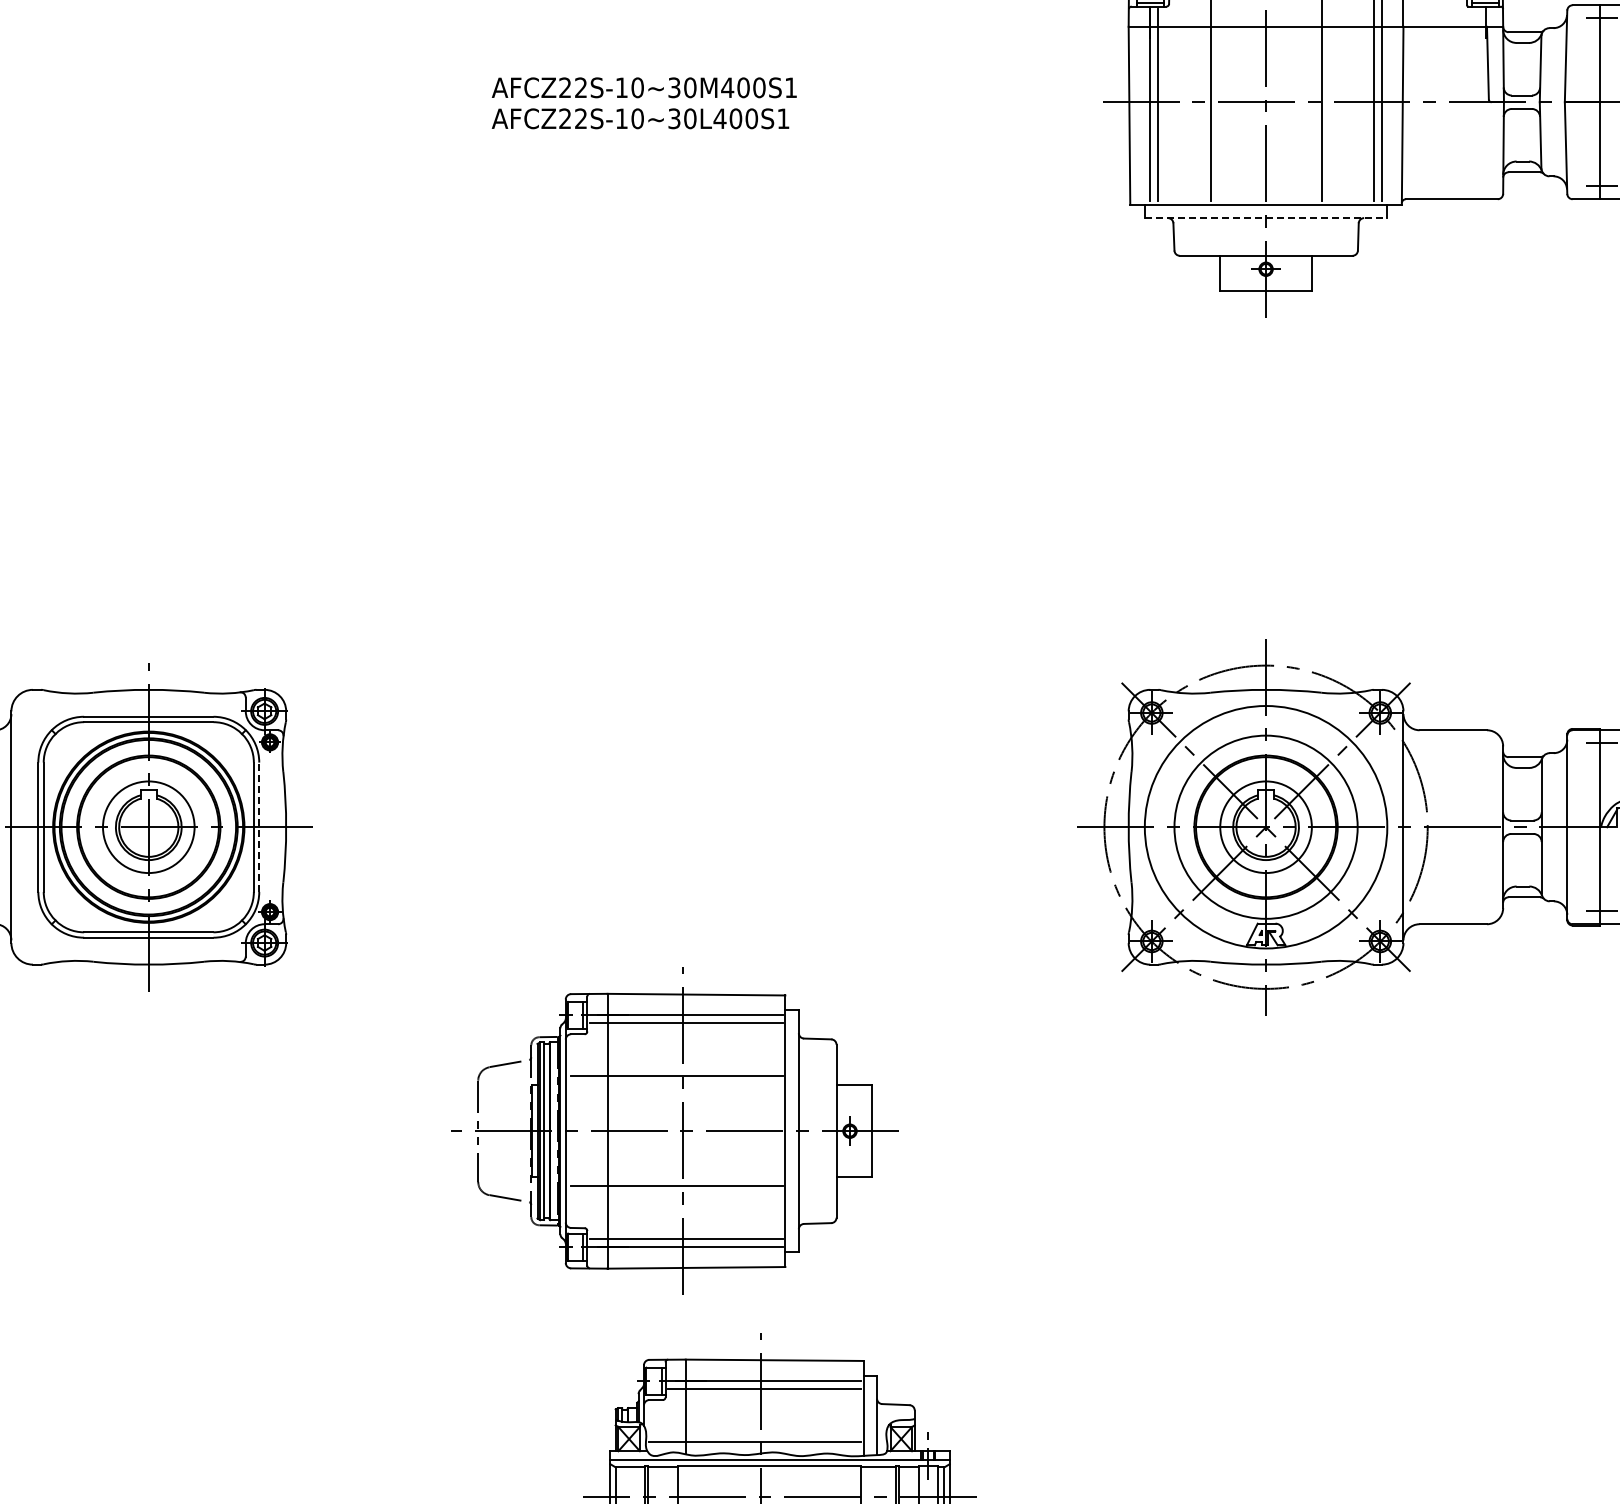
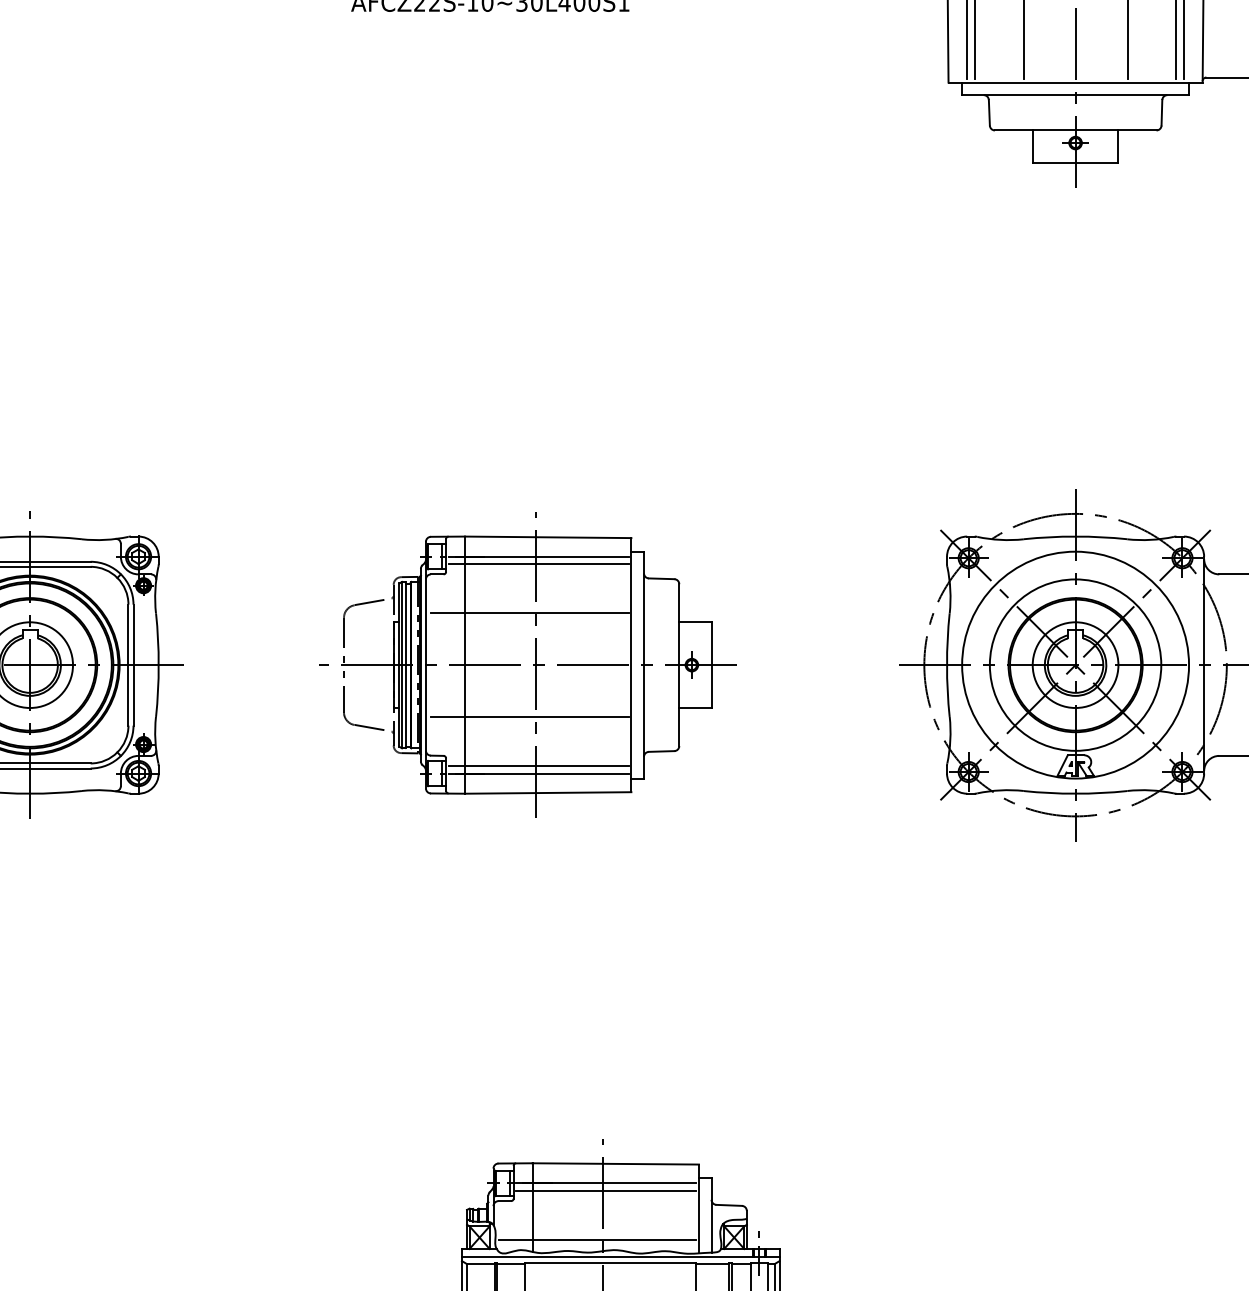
line: (1266, 218) -> (1075, 95), dashed -> solid
line: (259, 827) -> (133, 665), dashed -> solid
part: (674, 1130) -> (527, 664), moved

